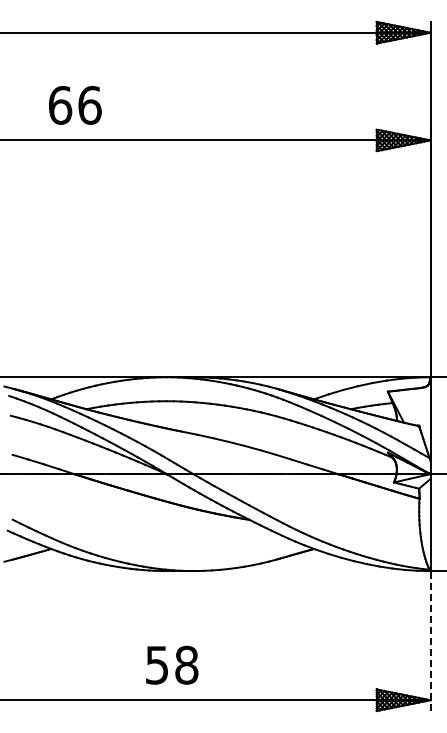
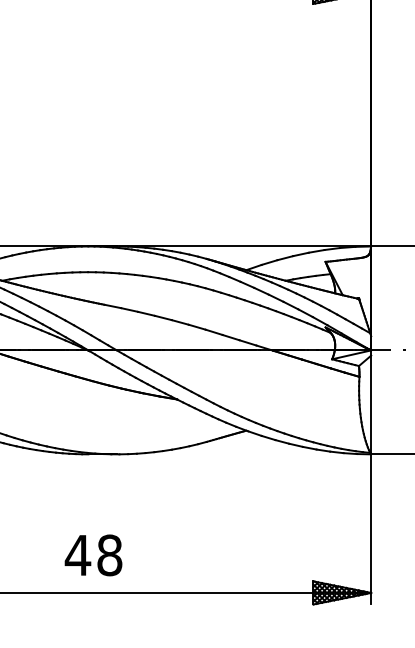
line: (430, 641) -> (371, 529), dashed -> solid
text: (156, 665) -> (77, 555), 58 -> 48

